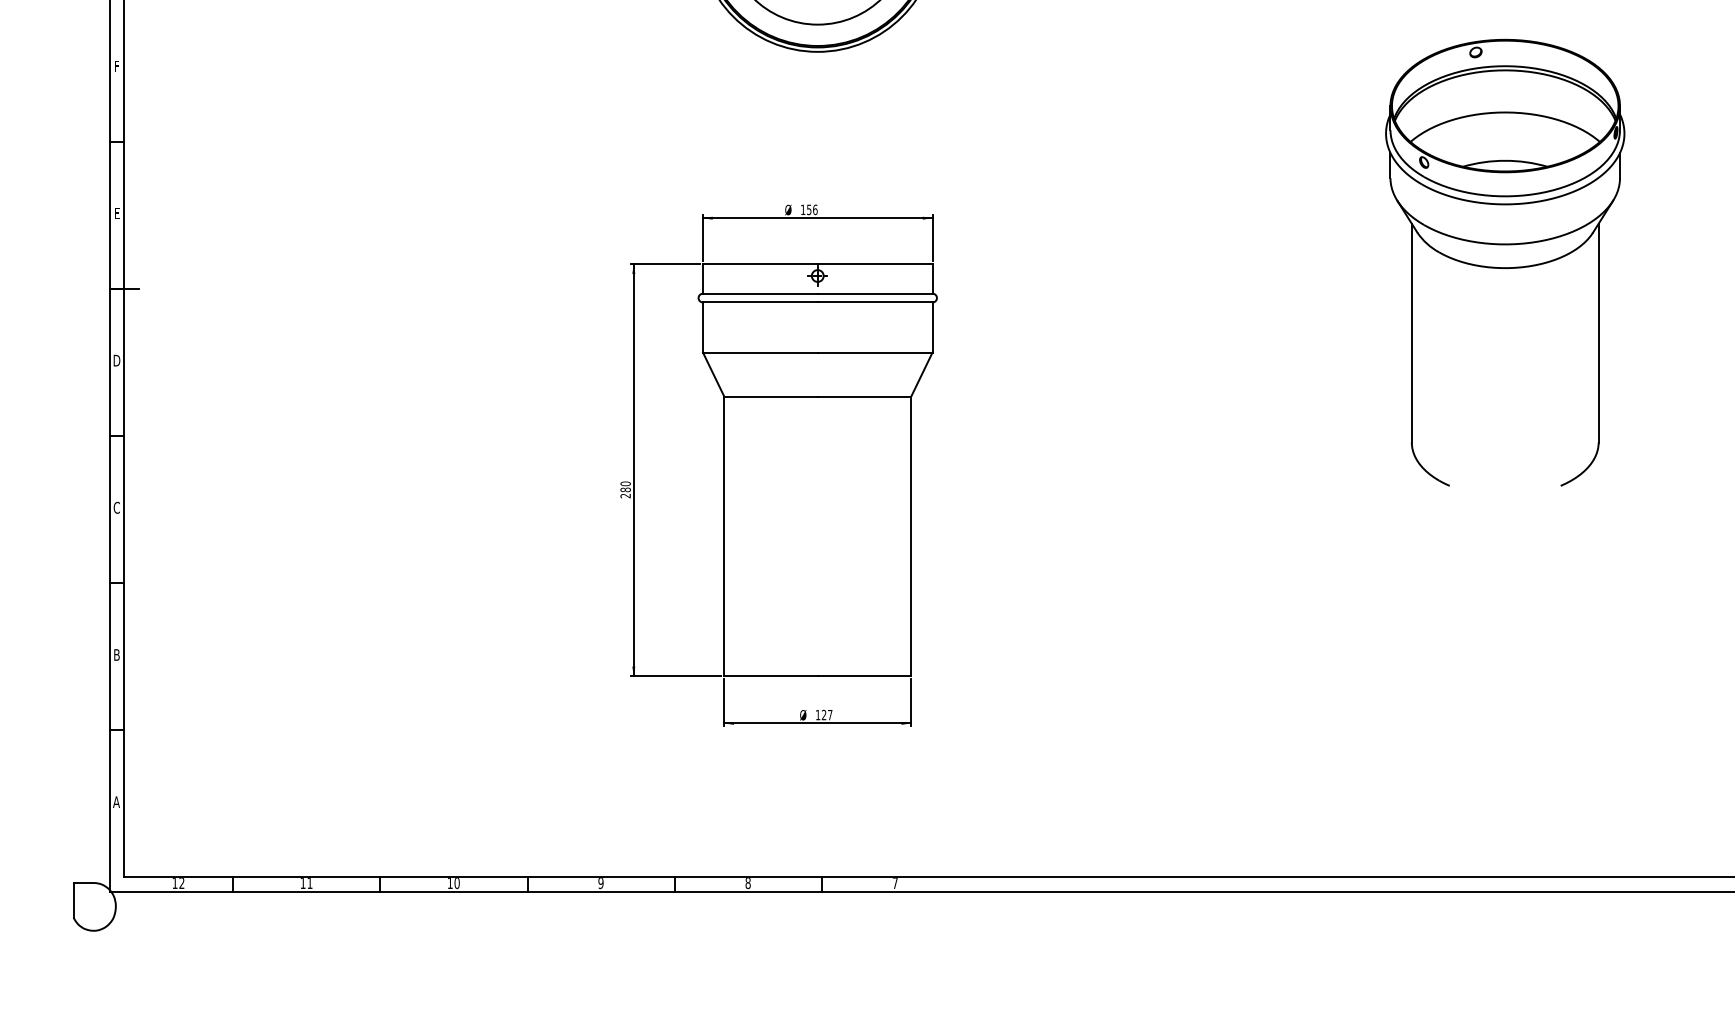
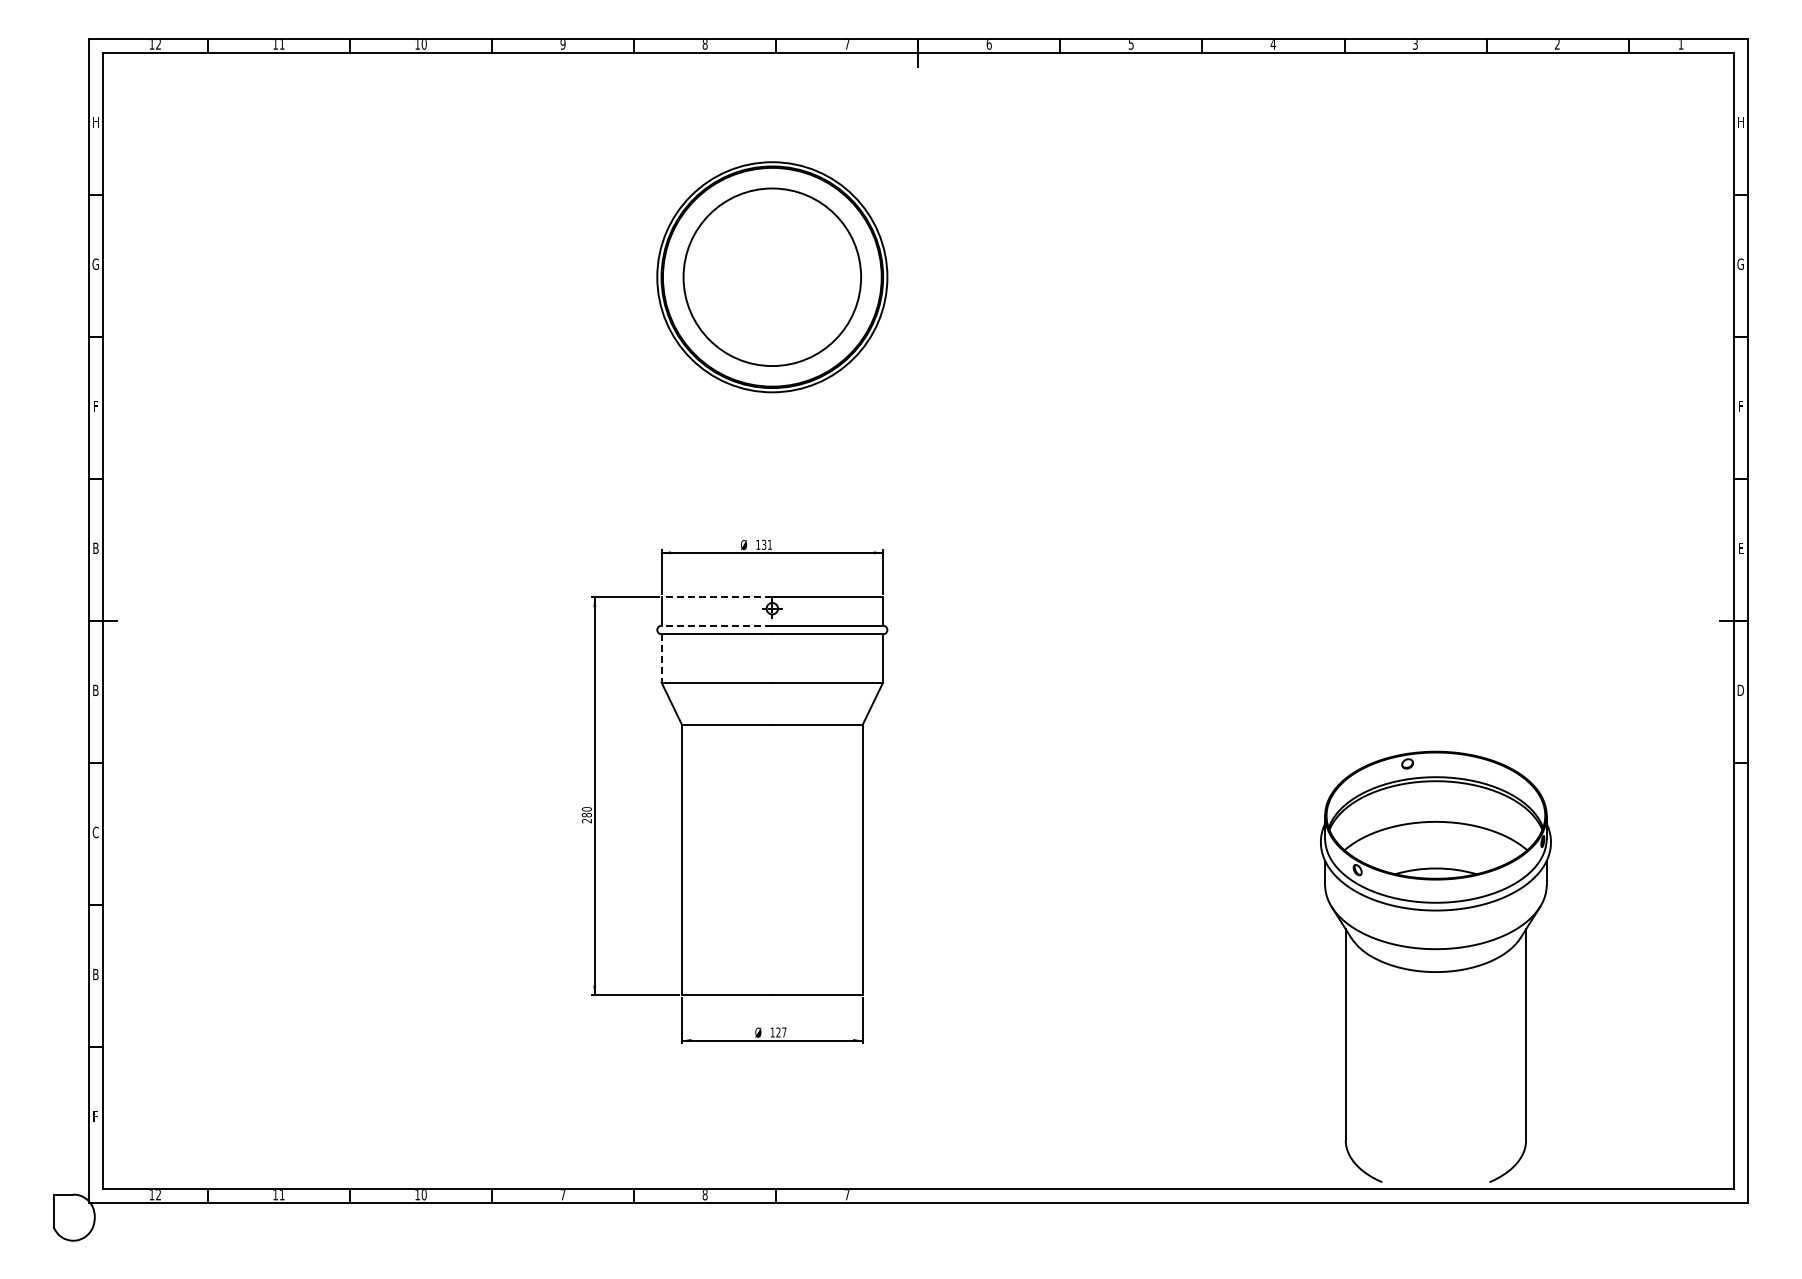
text: (812, 209) -> (767, 544), 156 -> 131
text: (116, 212) -> (95, 547), E -> B
part: (1504, 262) -> (1435, 966), moved
line: (759, 264) -> (716, 597), solid -> dashed
line: (759, 293) -> (716, 625), solid -> dashed
line: (702, 327) -> (661, 658), solid -> dashed
text: (116, 360) -> (95, 690), D -> B
text: (116, 802) -> (95, 1116), A -> F
text: (600, 883) -> (562, 1195), 9 -> 7

